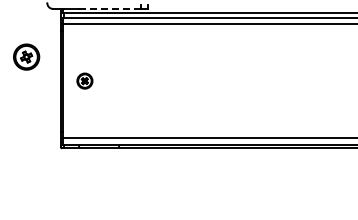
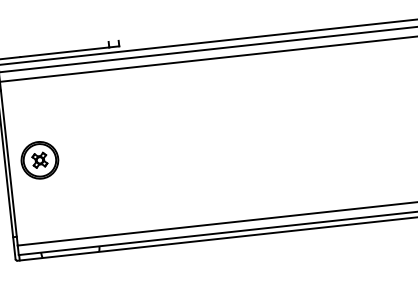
line: (110, 8) -> (65, 51), dashed -> solid
part: (84, 80) -> (39, 159), size x1.67

